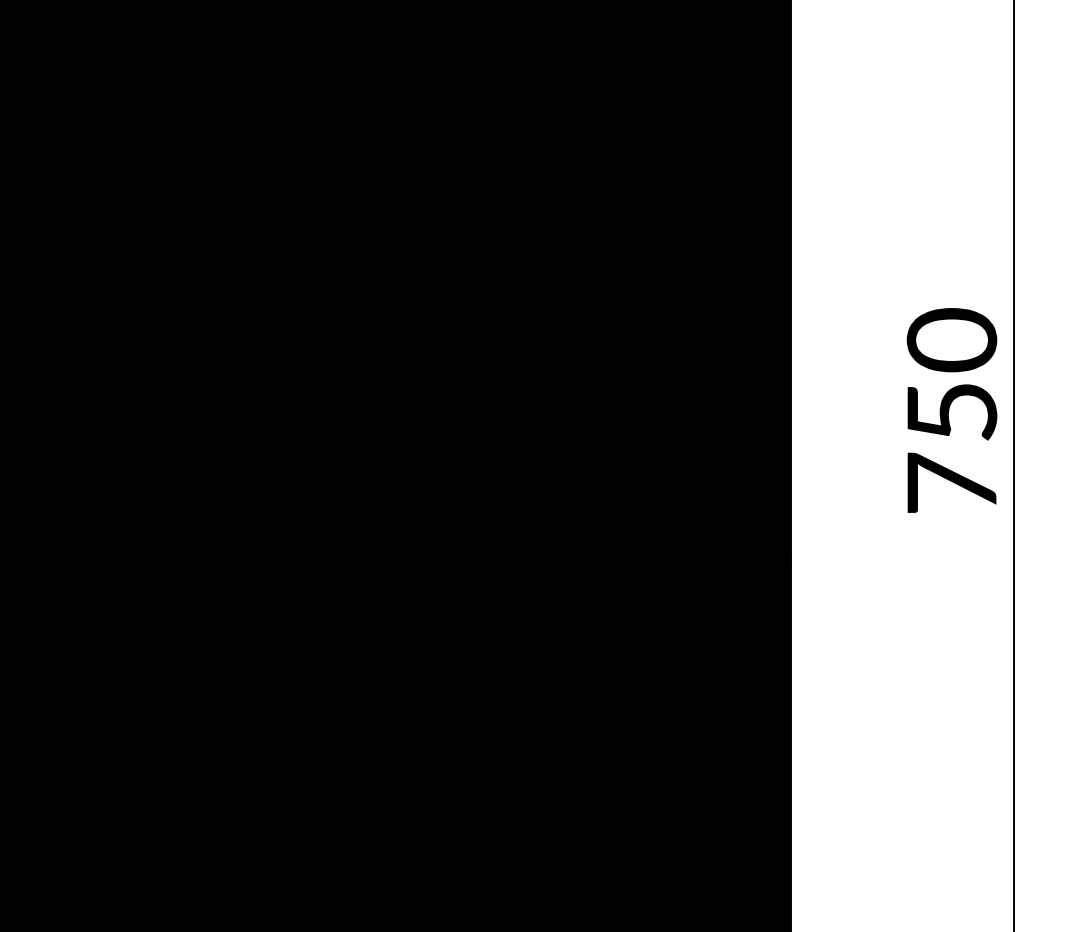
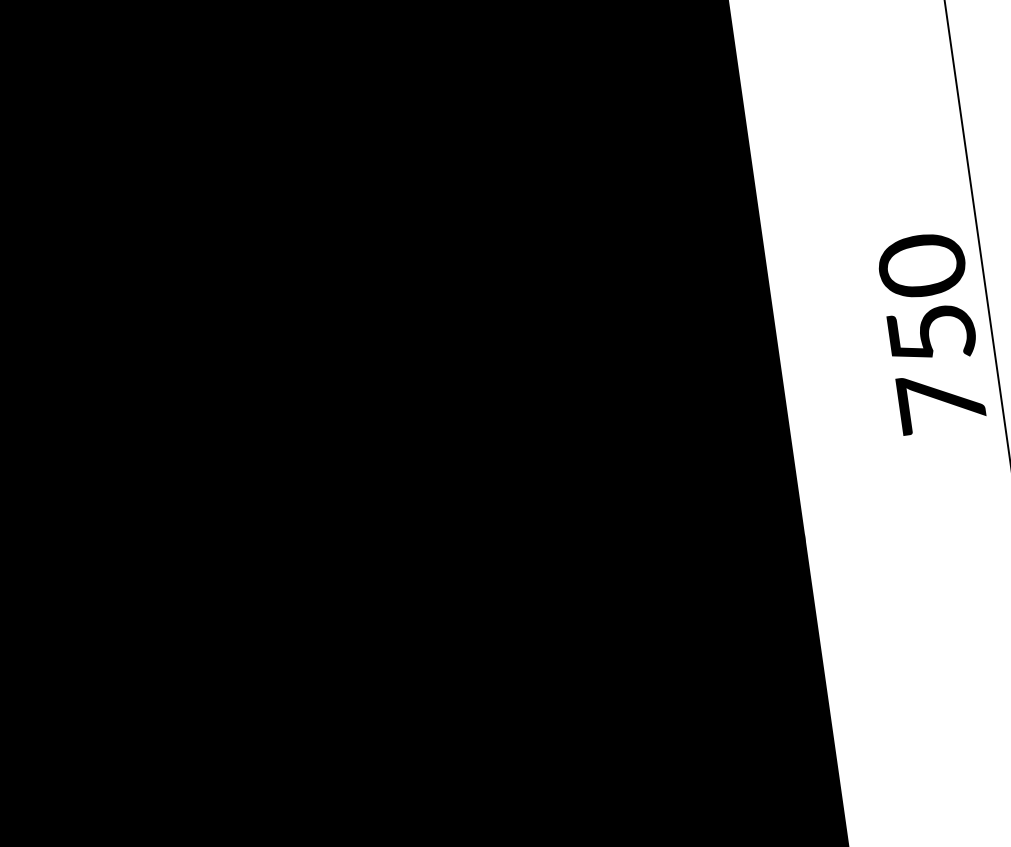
text: (951, 410) -> (931, 332), moved

